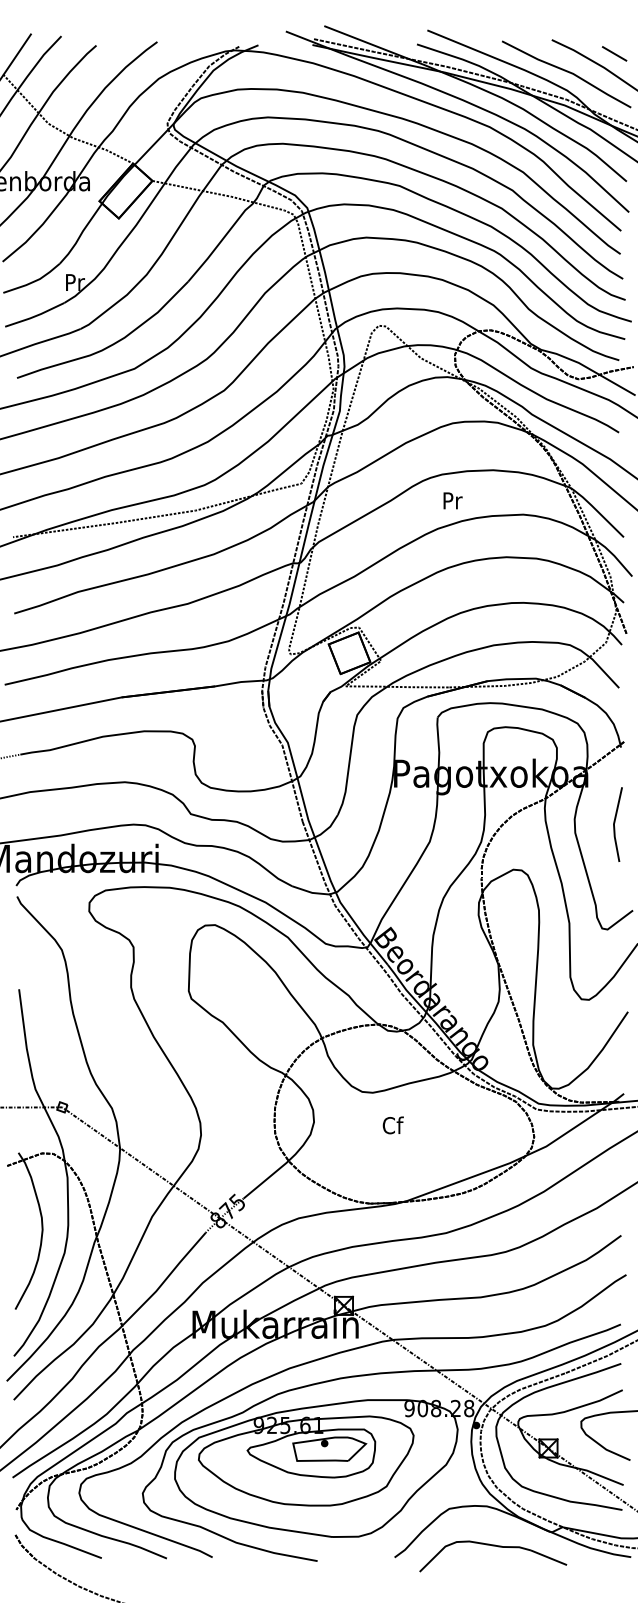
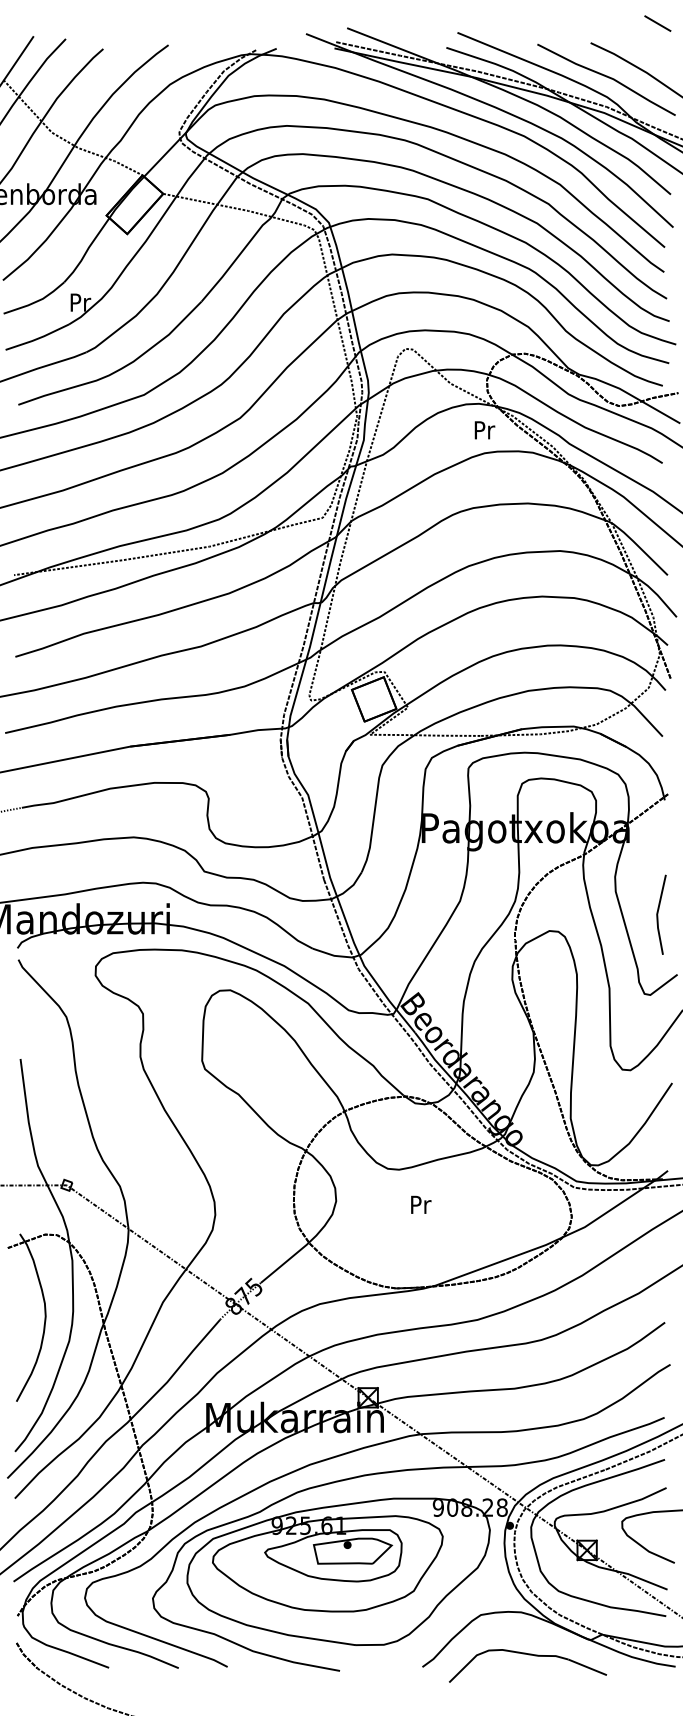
line: (614, 53) -> (657, 23), moved
text: (452, 500) -> (484, 429), moved
line: (615, 822) -> (658, 912), moved
text: (392, 1125) -> (420, 1204), Cf -> Pr

